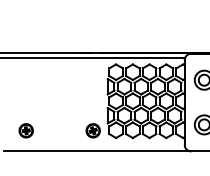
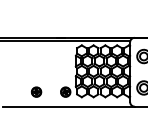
part: (26, 129) -> (36, 91), moved

